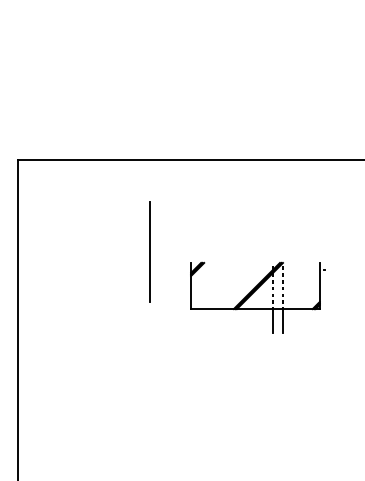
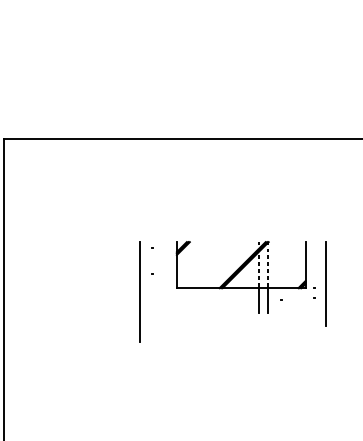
line: (149, 251) -> (140, 291), moved
part: (336, 304) -> (322, 283), added

